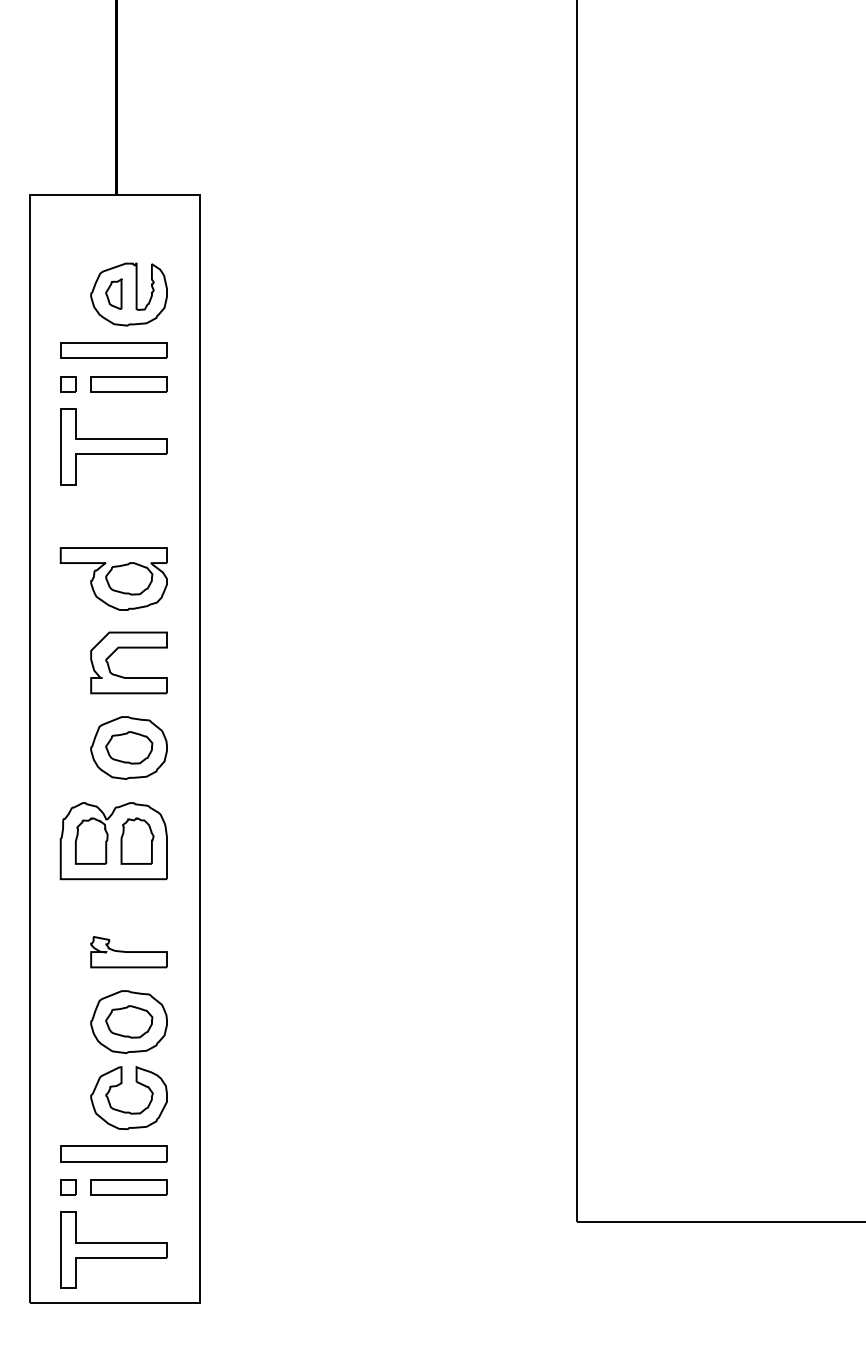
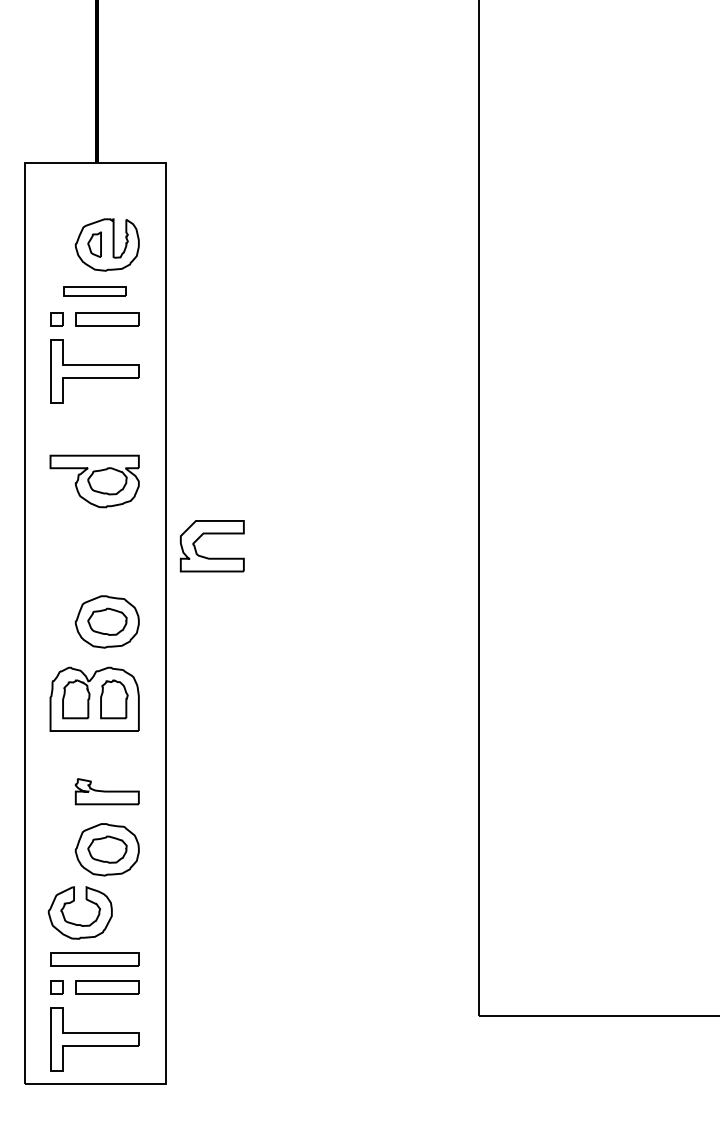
part: (113, 350) -> (94, 291), size x0.7
part: (128, 676) -> (211, 557), moved
part: (123, 1110) -> (75, 923), moved

